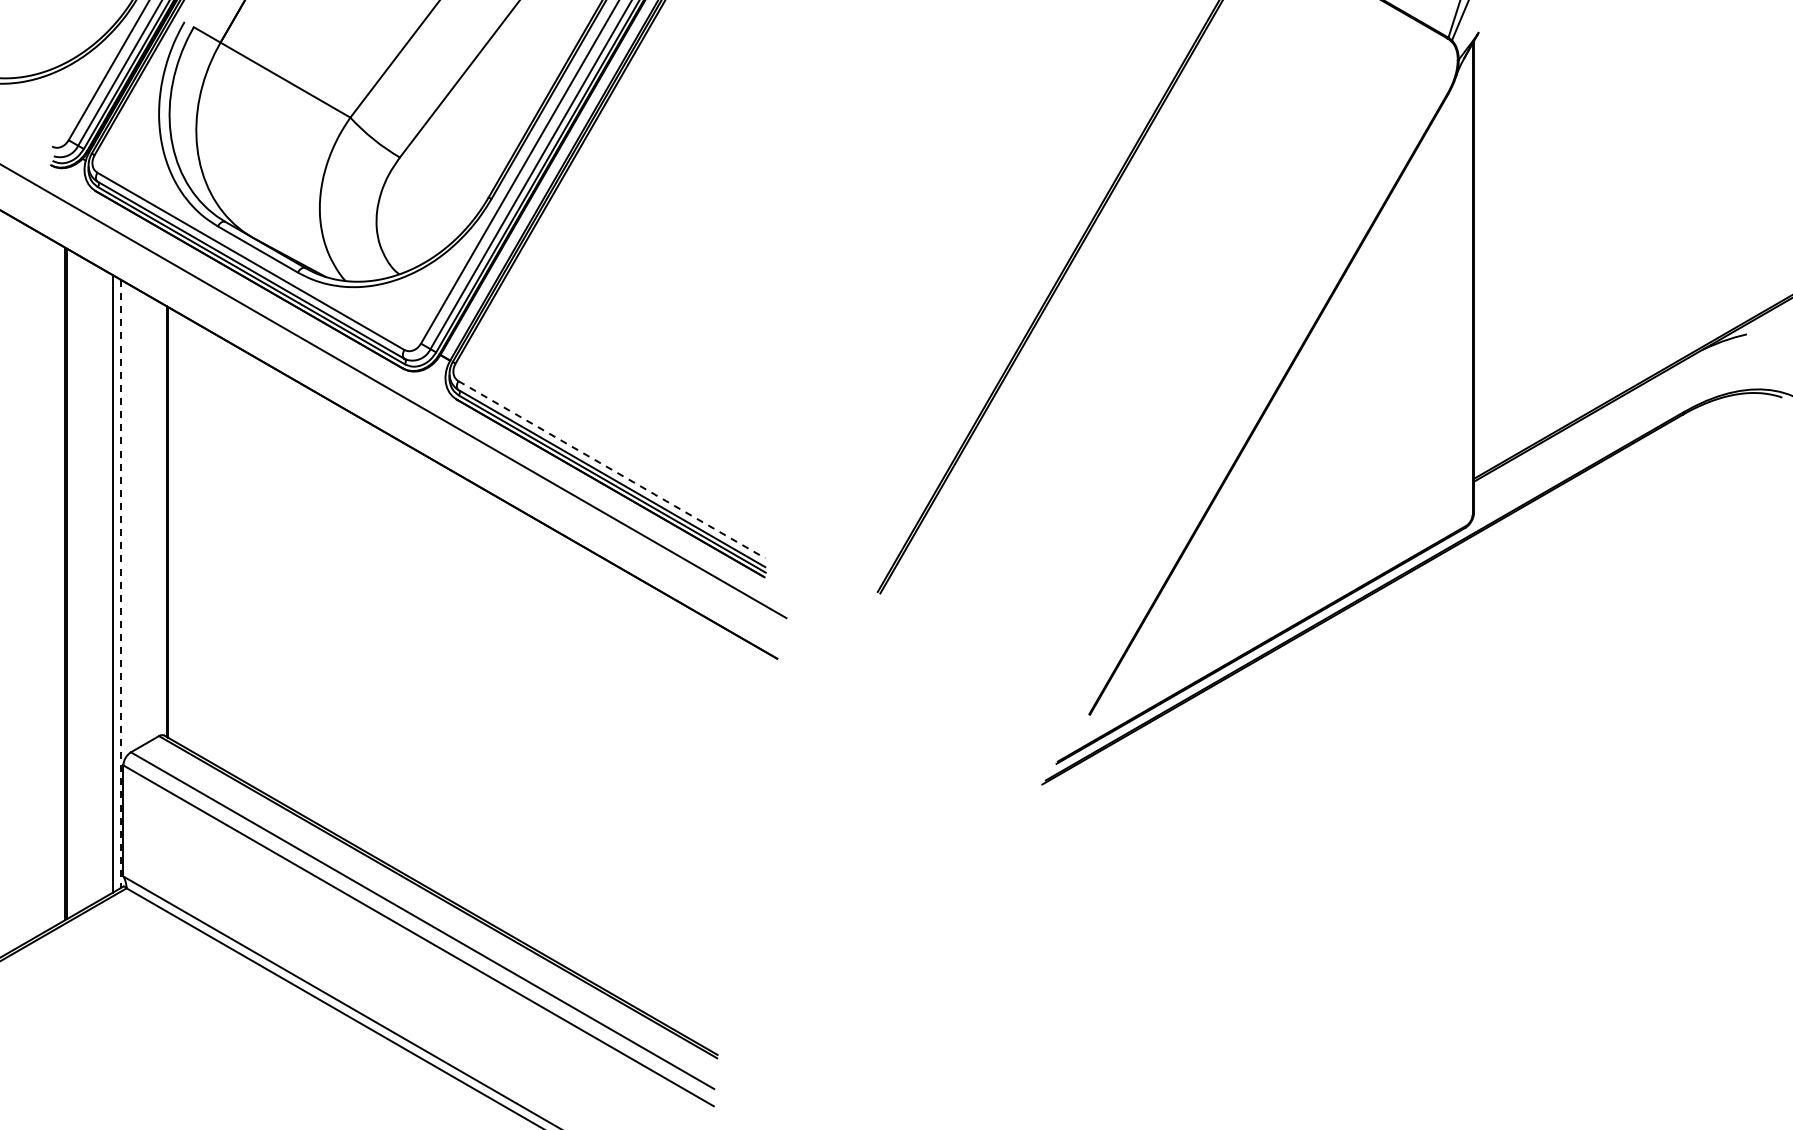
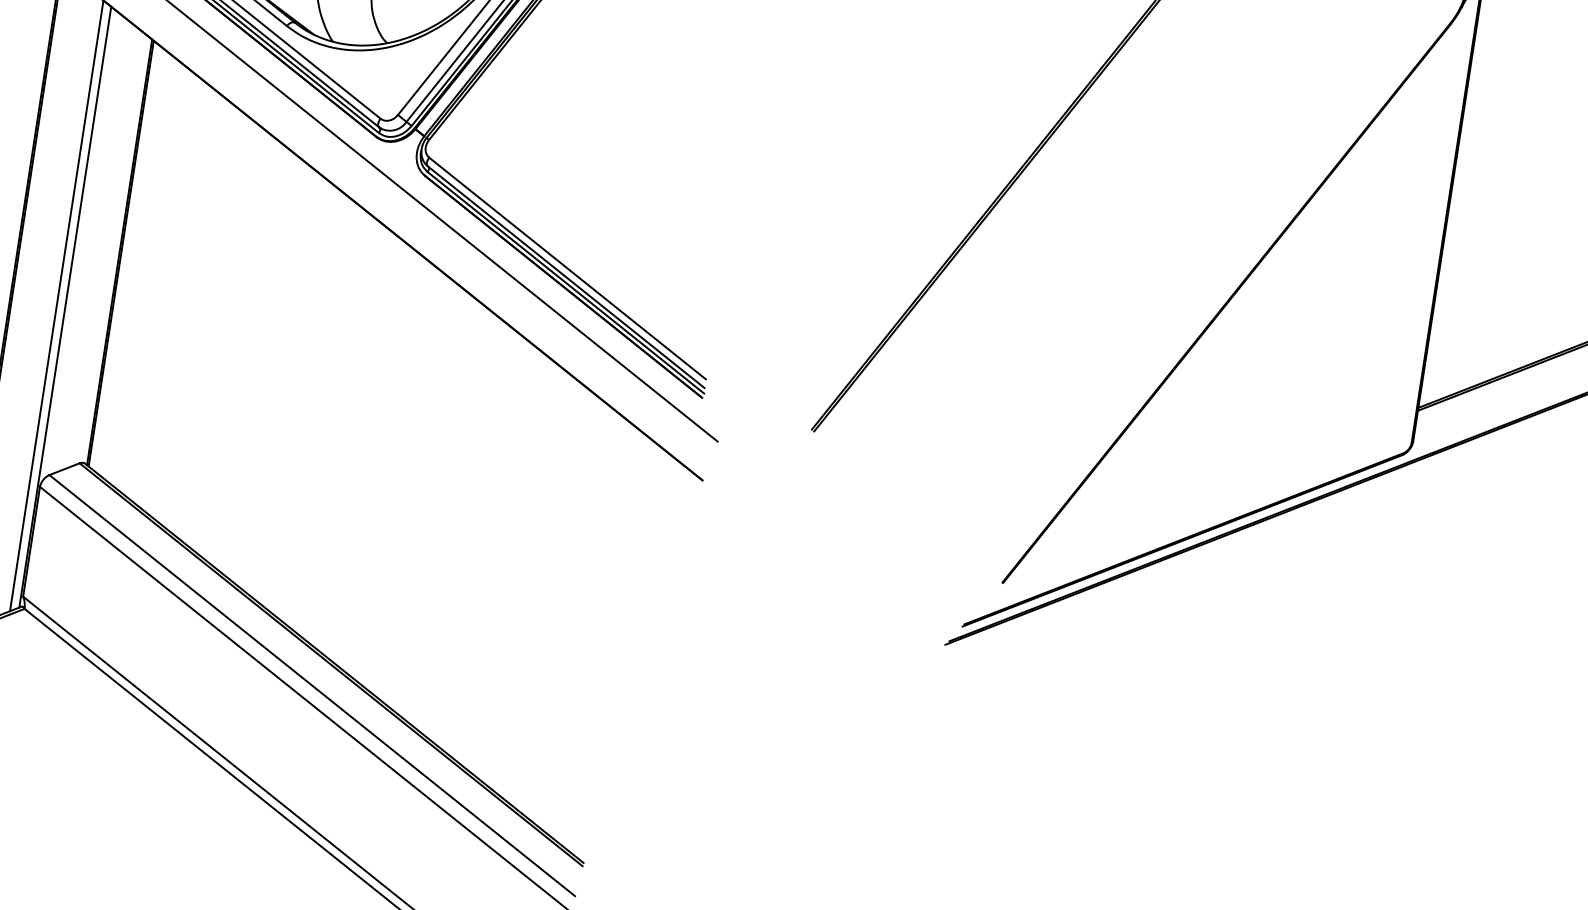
line: (612, 469) -> (568, 268), dashed -> solid
line: (121, 583) -> (65, 306), dashed -> solid

